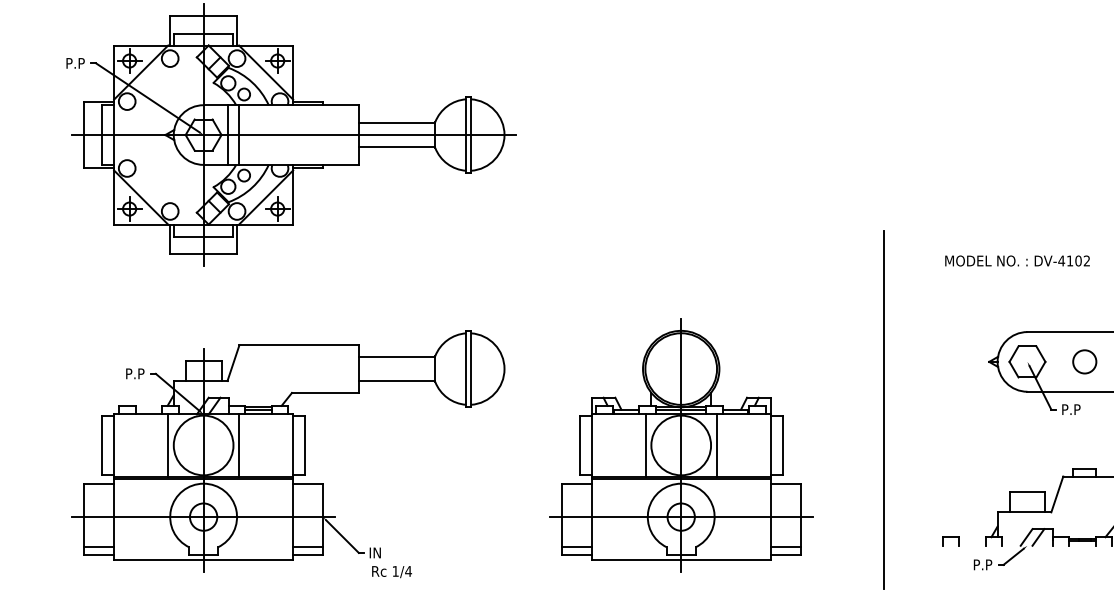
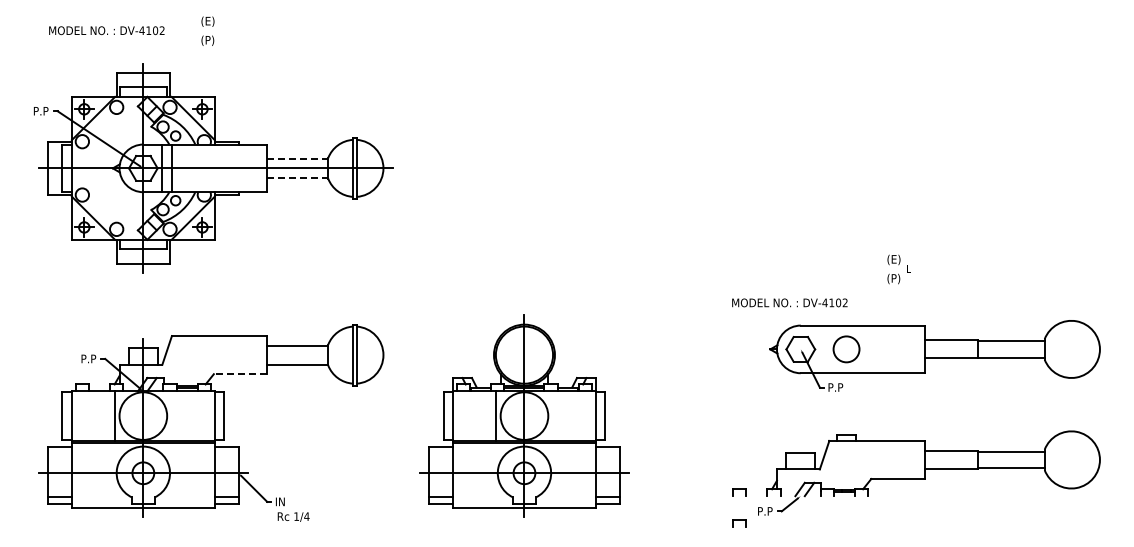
line: (398, 122) -> (298, 158), solid -> dashed
line: (398, 146) -> (298, 177), solid -> dashed
text: (1017, 260) -> (789, 302), moved
circle: (1084, 362) -> (846, 349), size x1.4
line: (325, 393) -> (240, 374), solid -> dashed
line: (884, 409) -> (686, 387), removed
line: (238, 444) -> (171, 415), removed
line: (716, 444) -> (552, 415), removed
part: (950, 580) -> (739, 523), added

